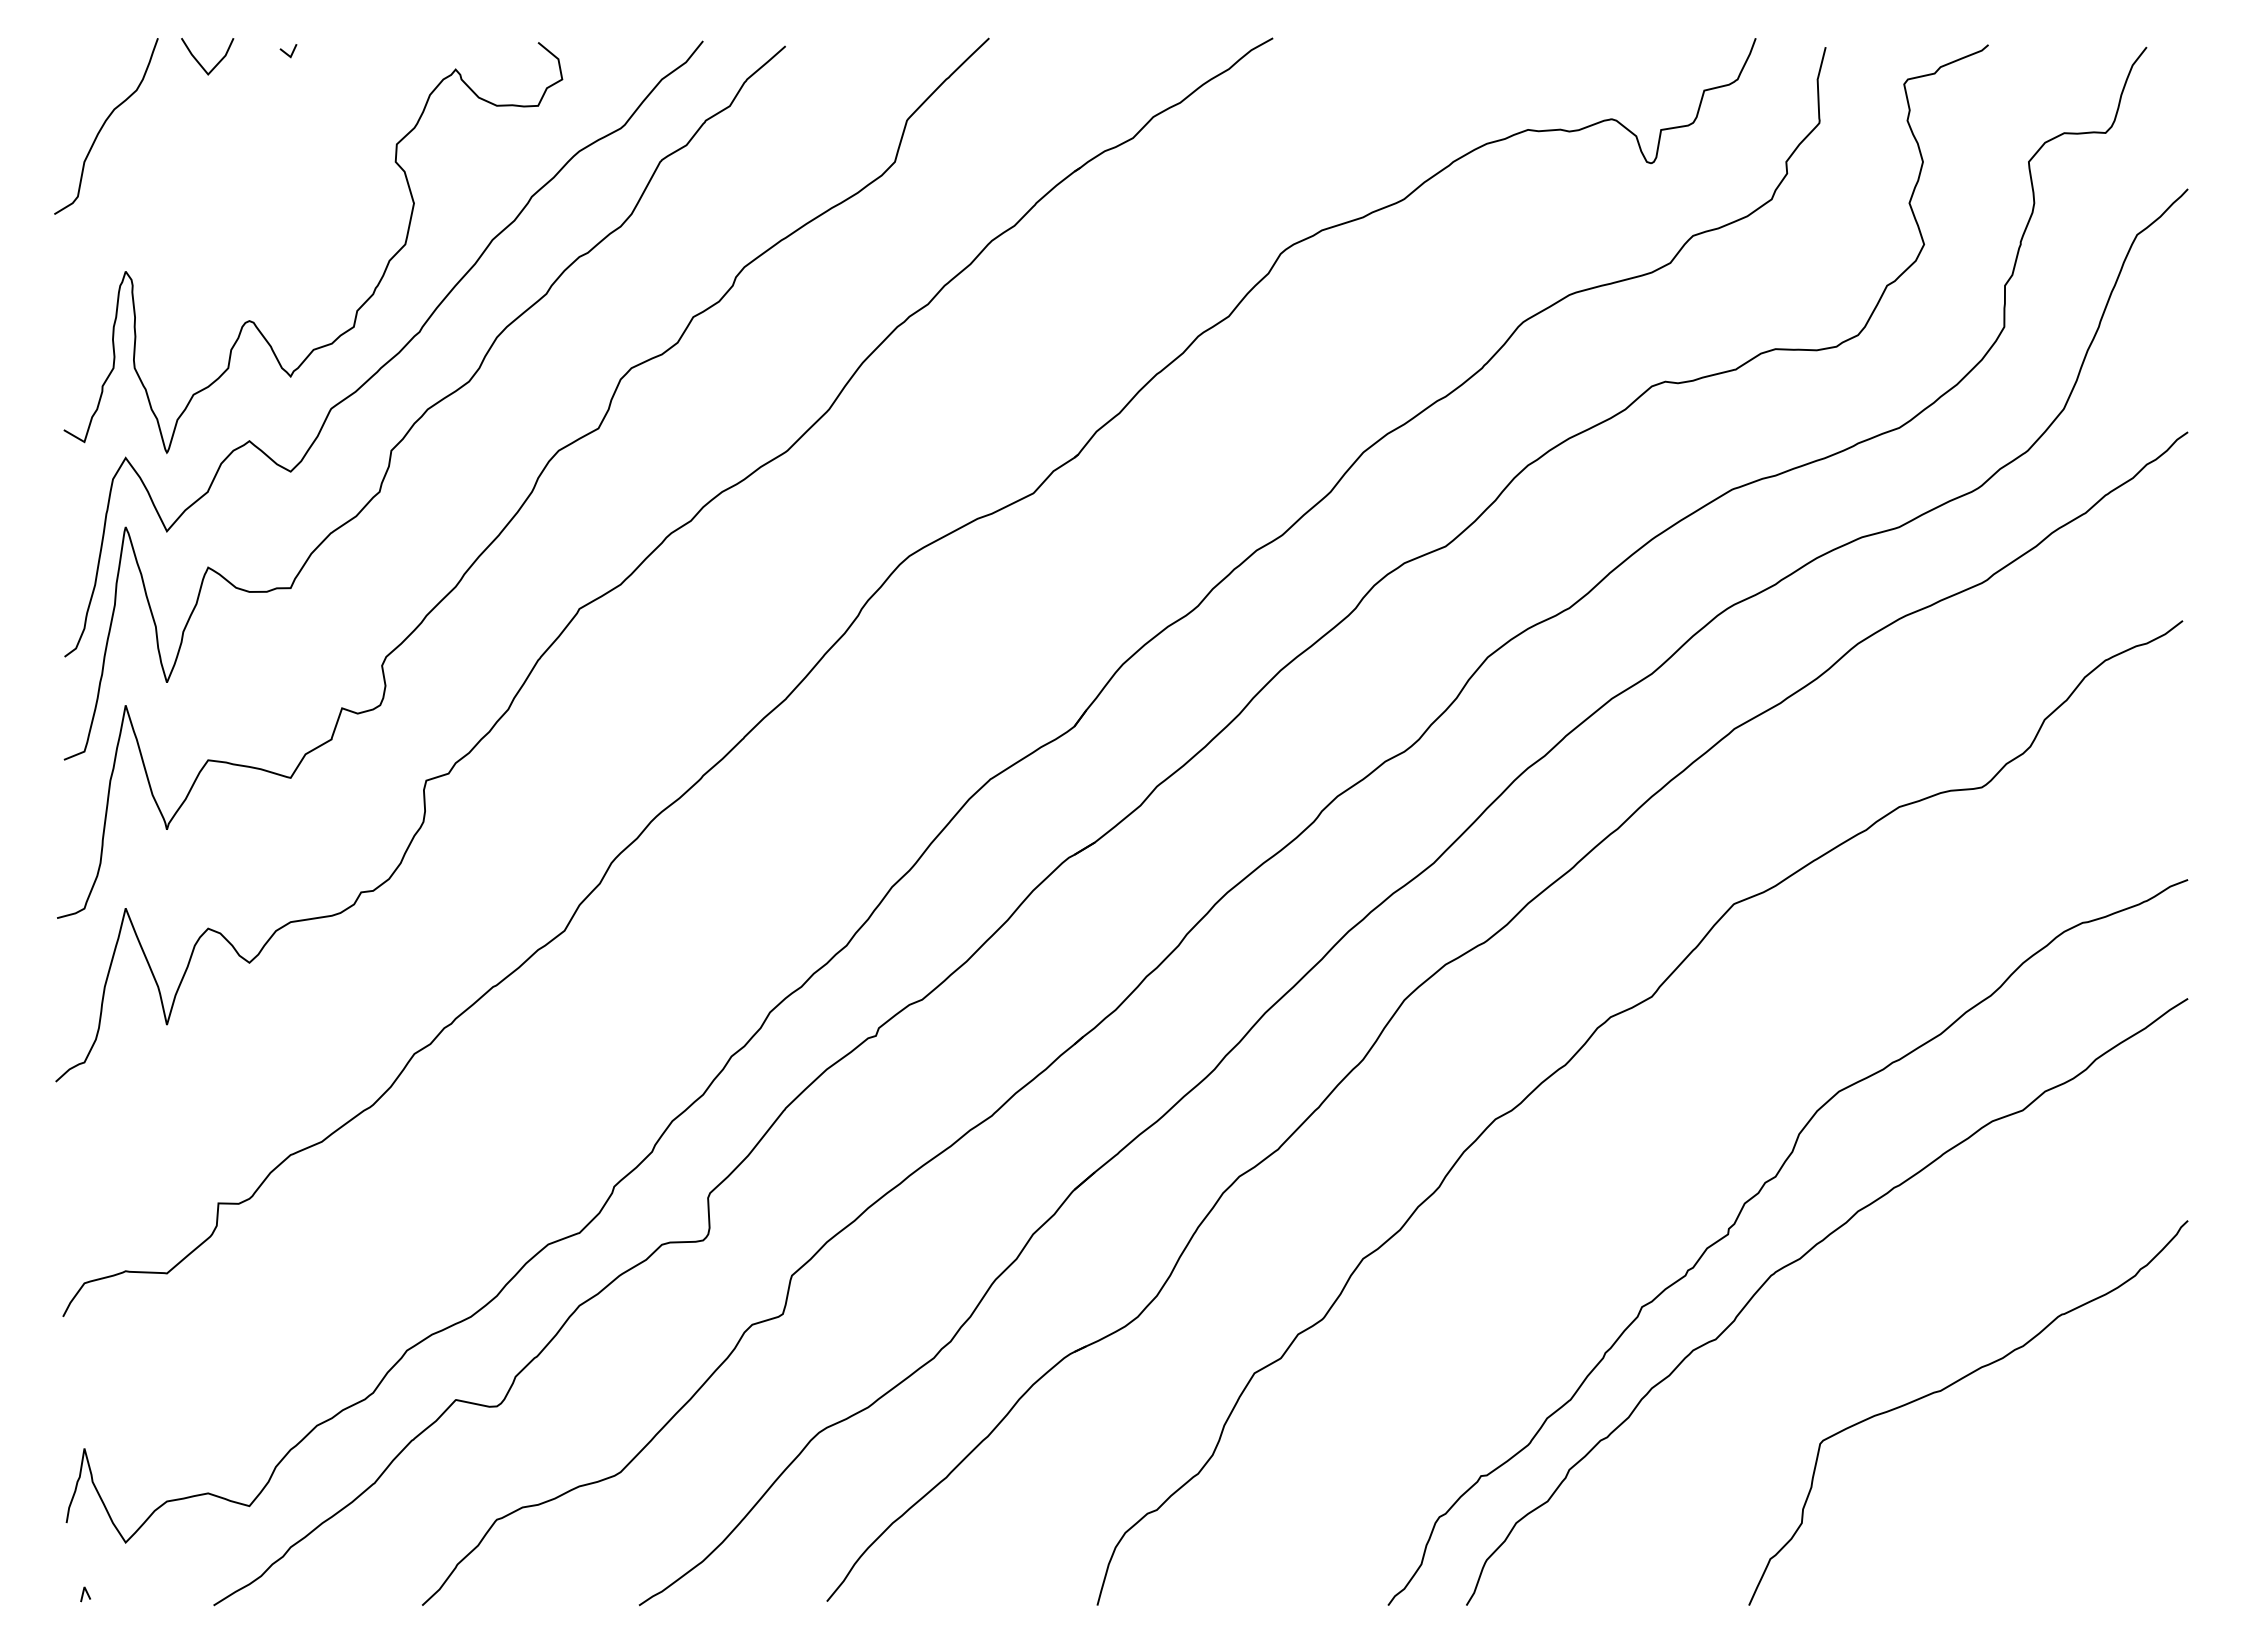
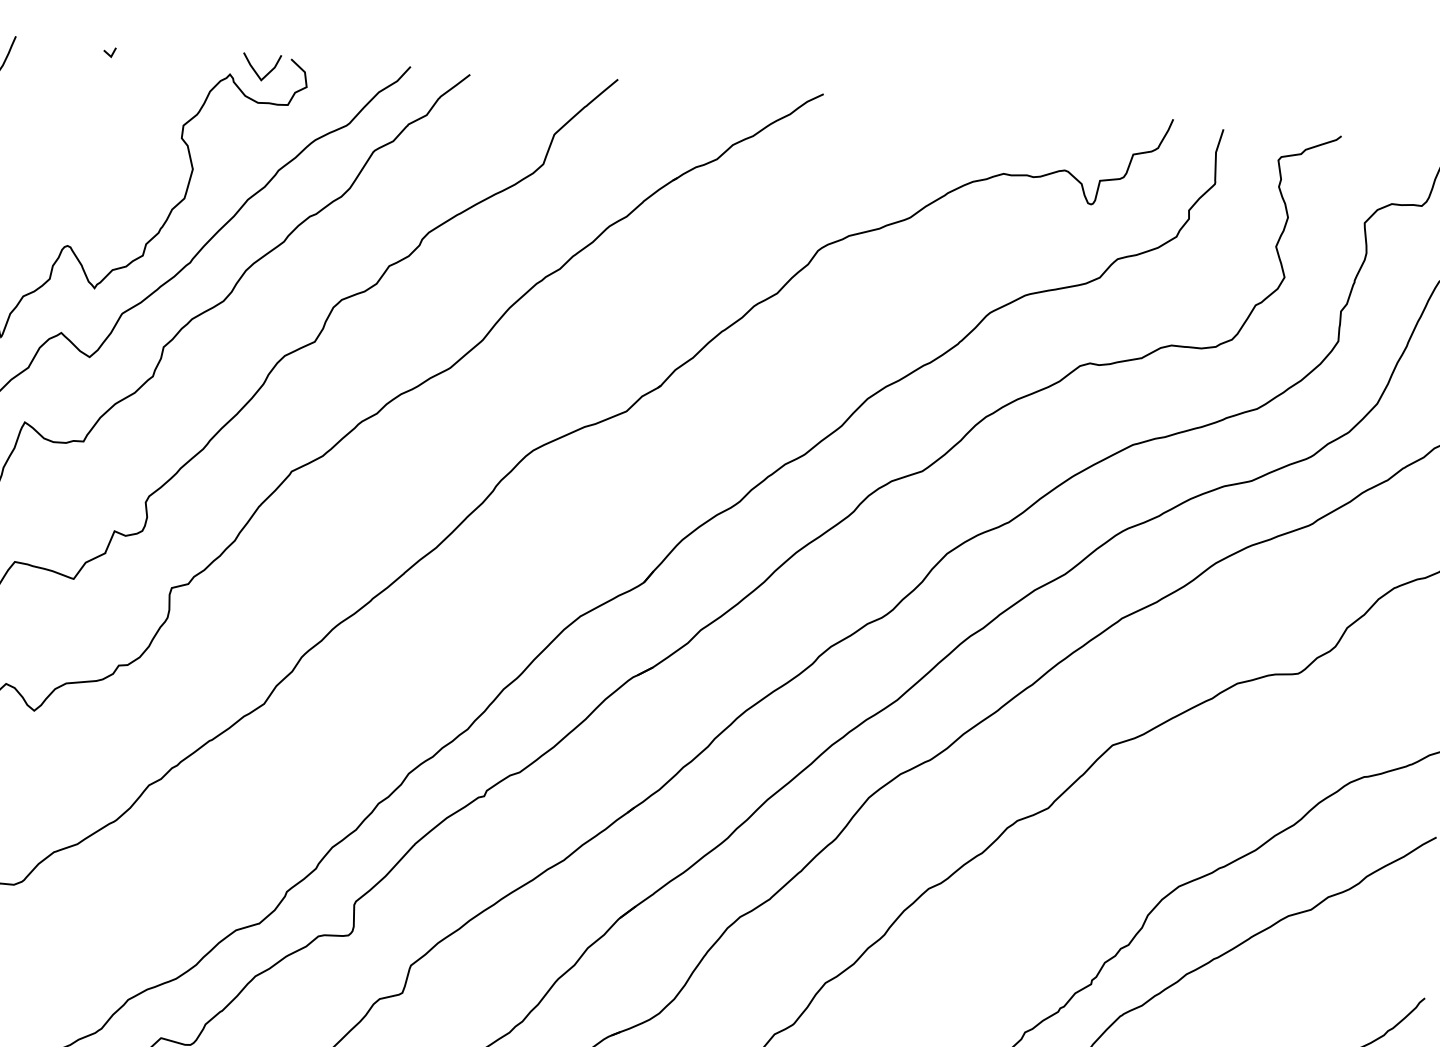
line: (200, 63) -> (256, 71), moved

